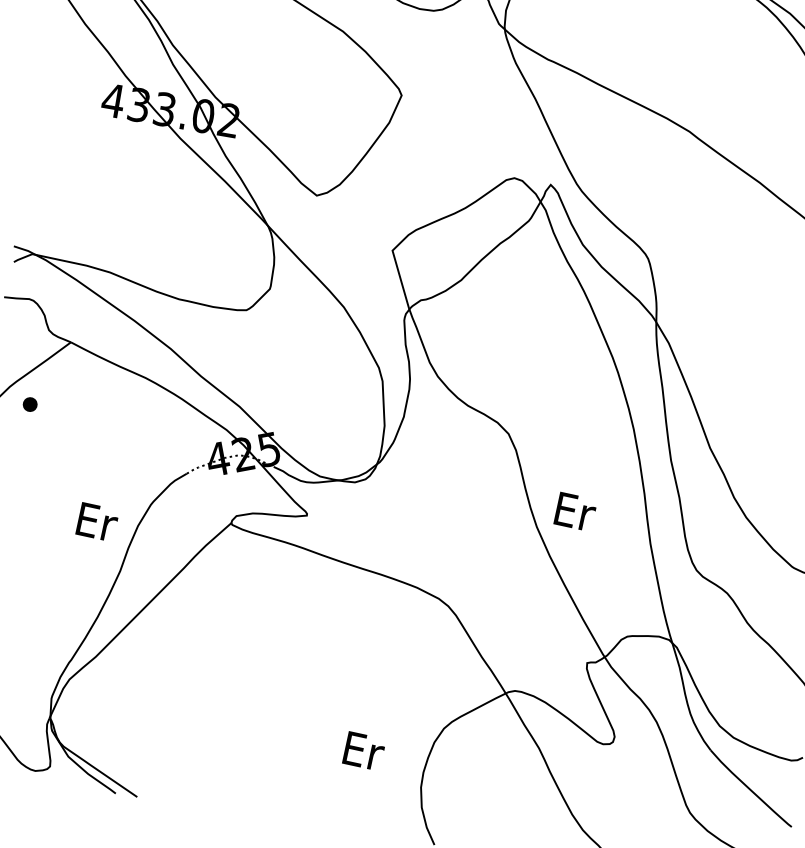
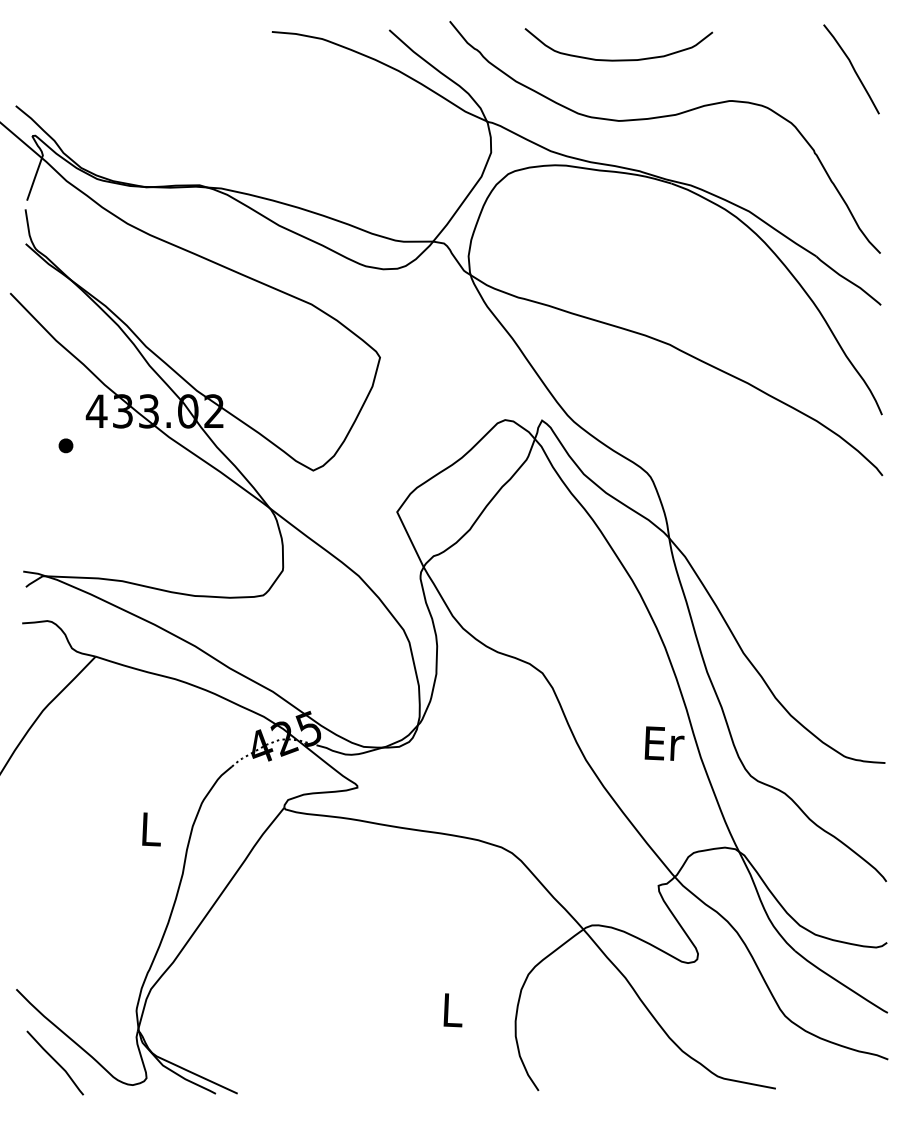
part: (29, 404) -> (65, 445), moved
text: (575, 511) -> (664, 743), moved
text: (96, 522) -> (151, 829), Er -> L
text: (364, 751) -> (453, 1010), Er -> L

